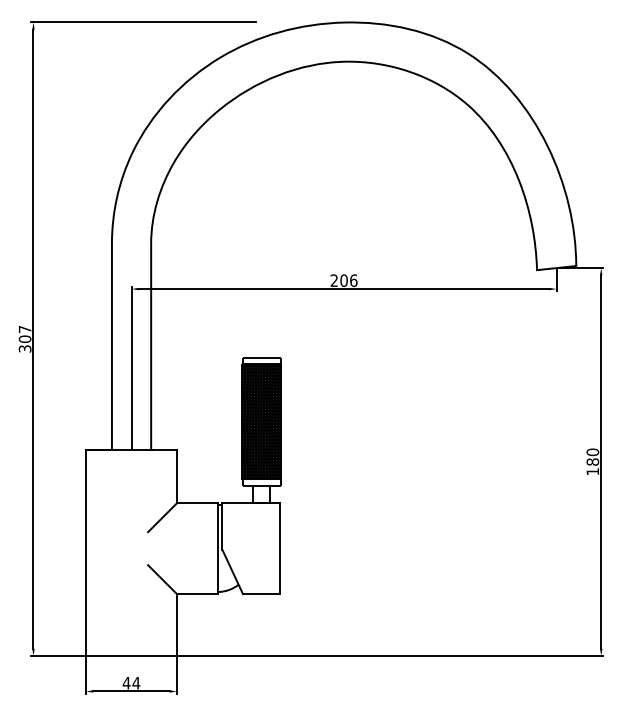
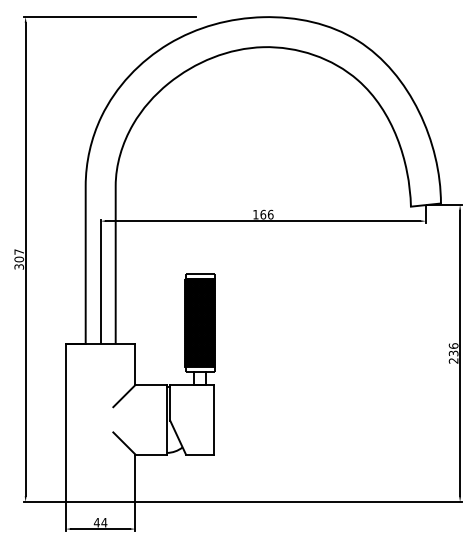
text: (338, 280) -> (259, 214), 206 -> 166
text: (592, 461) -> (453, 353), 180 -> 236

